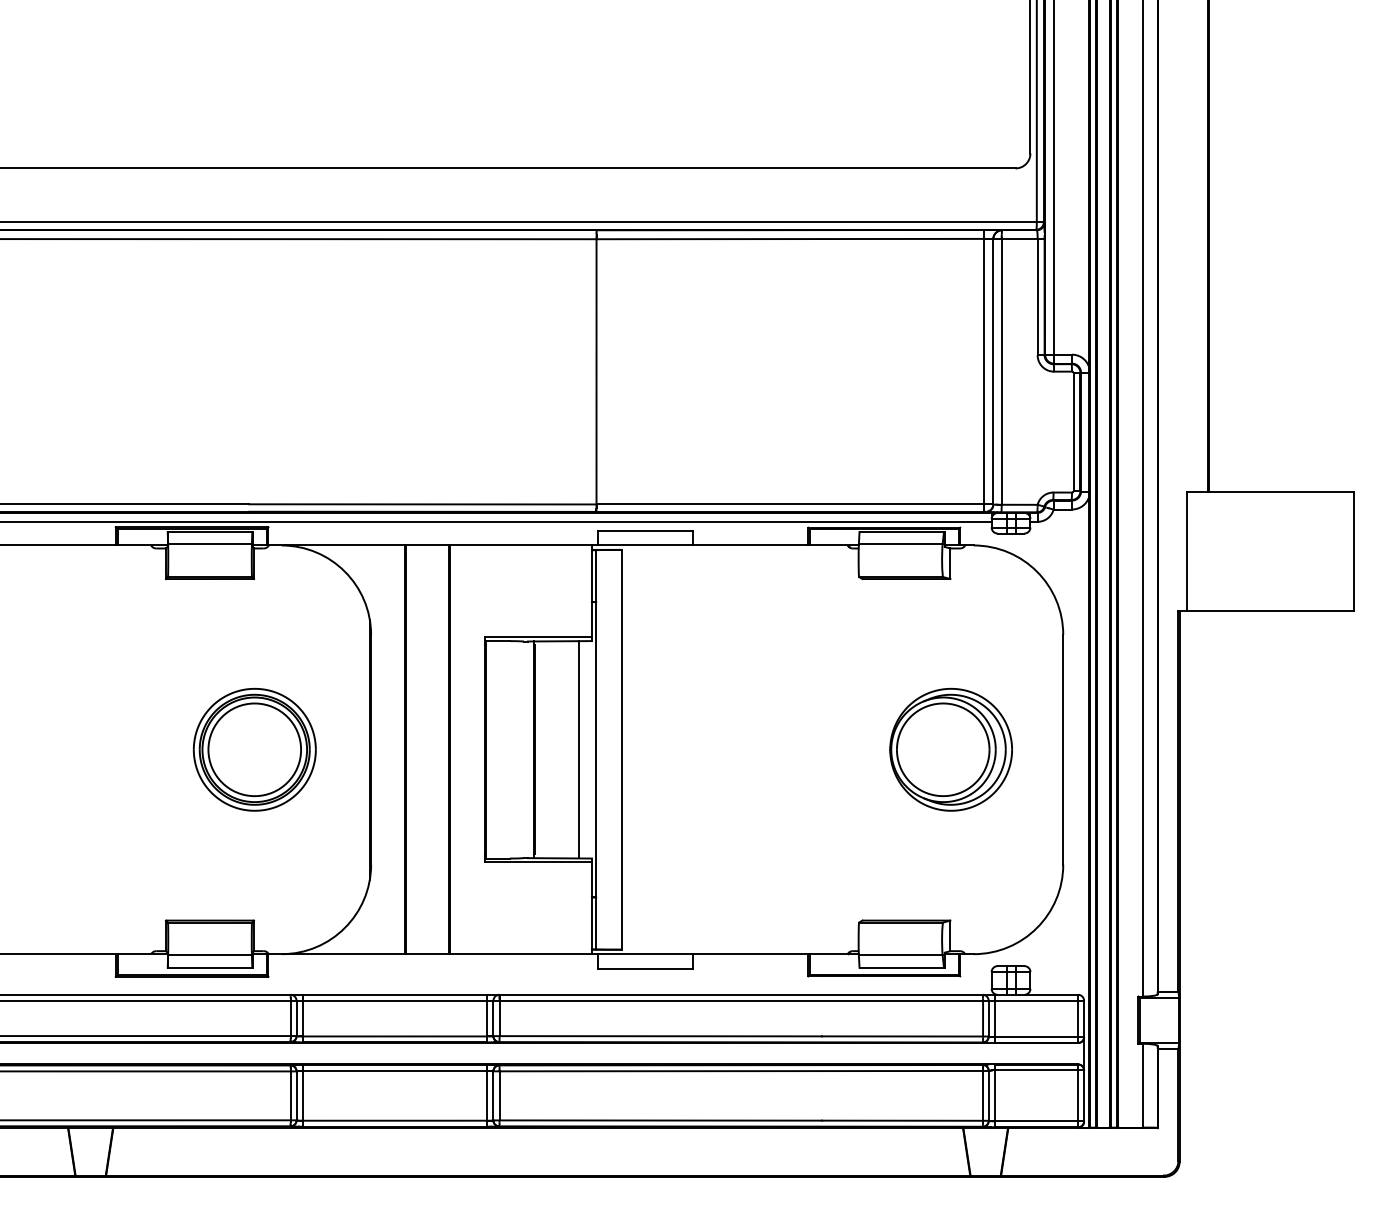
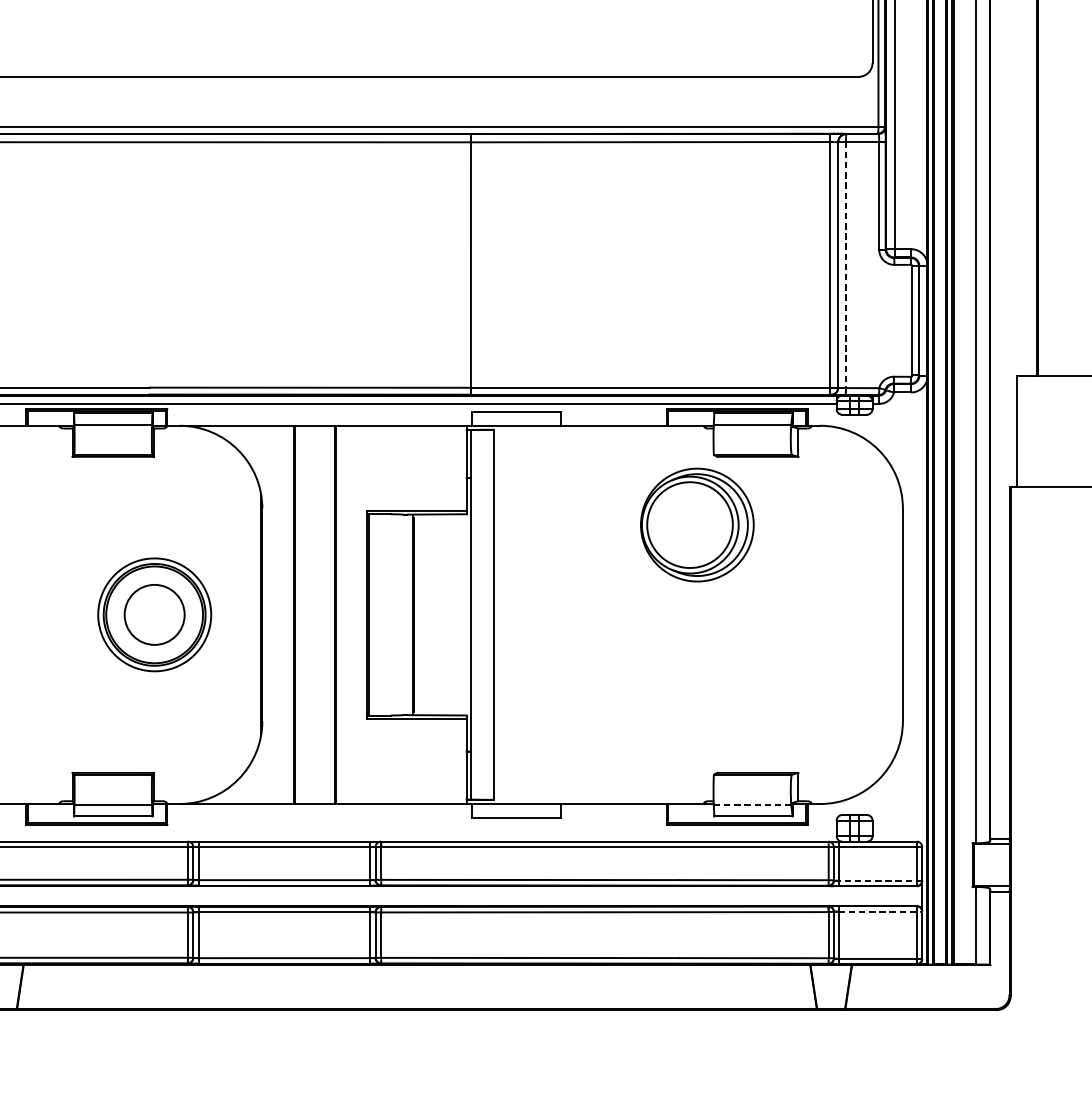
line: (1001, 372) -> (845, 265), solid -> dashed
circle: (254, 749) -> (154, 614), size x0.7
line: (579, 749) -> (455, 614), removed
part: (950, 749) -> (696, 524), moved
line: (900, 955) -> (752, 805), solid -> dashed
line: (1038, 1037) -> (880, 881), solid -> dashed
line: (1039, 1070) -> (880, 911), solid -> dashed

